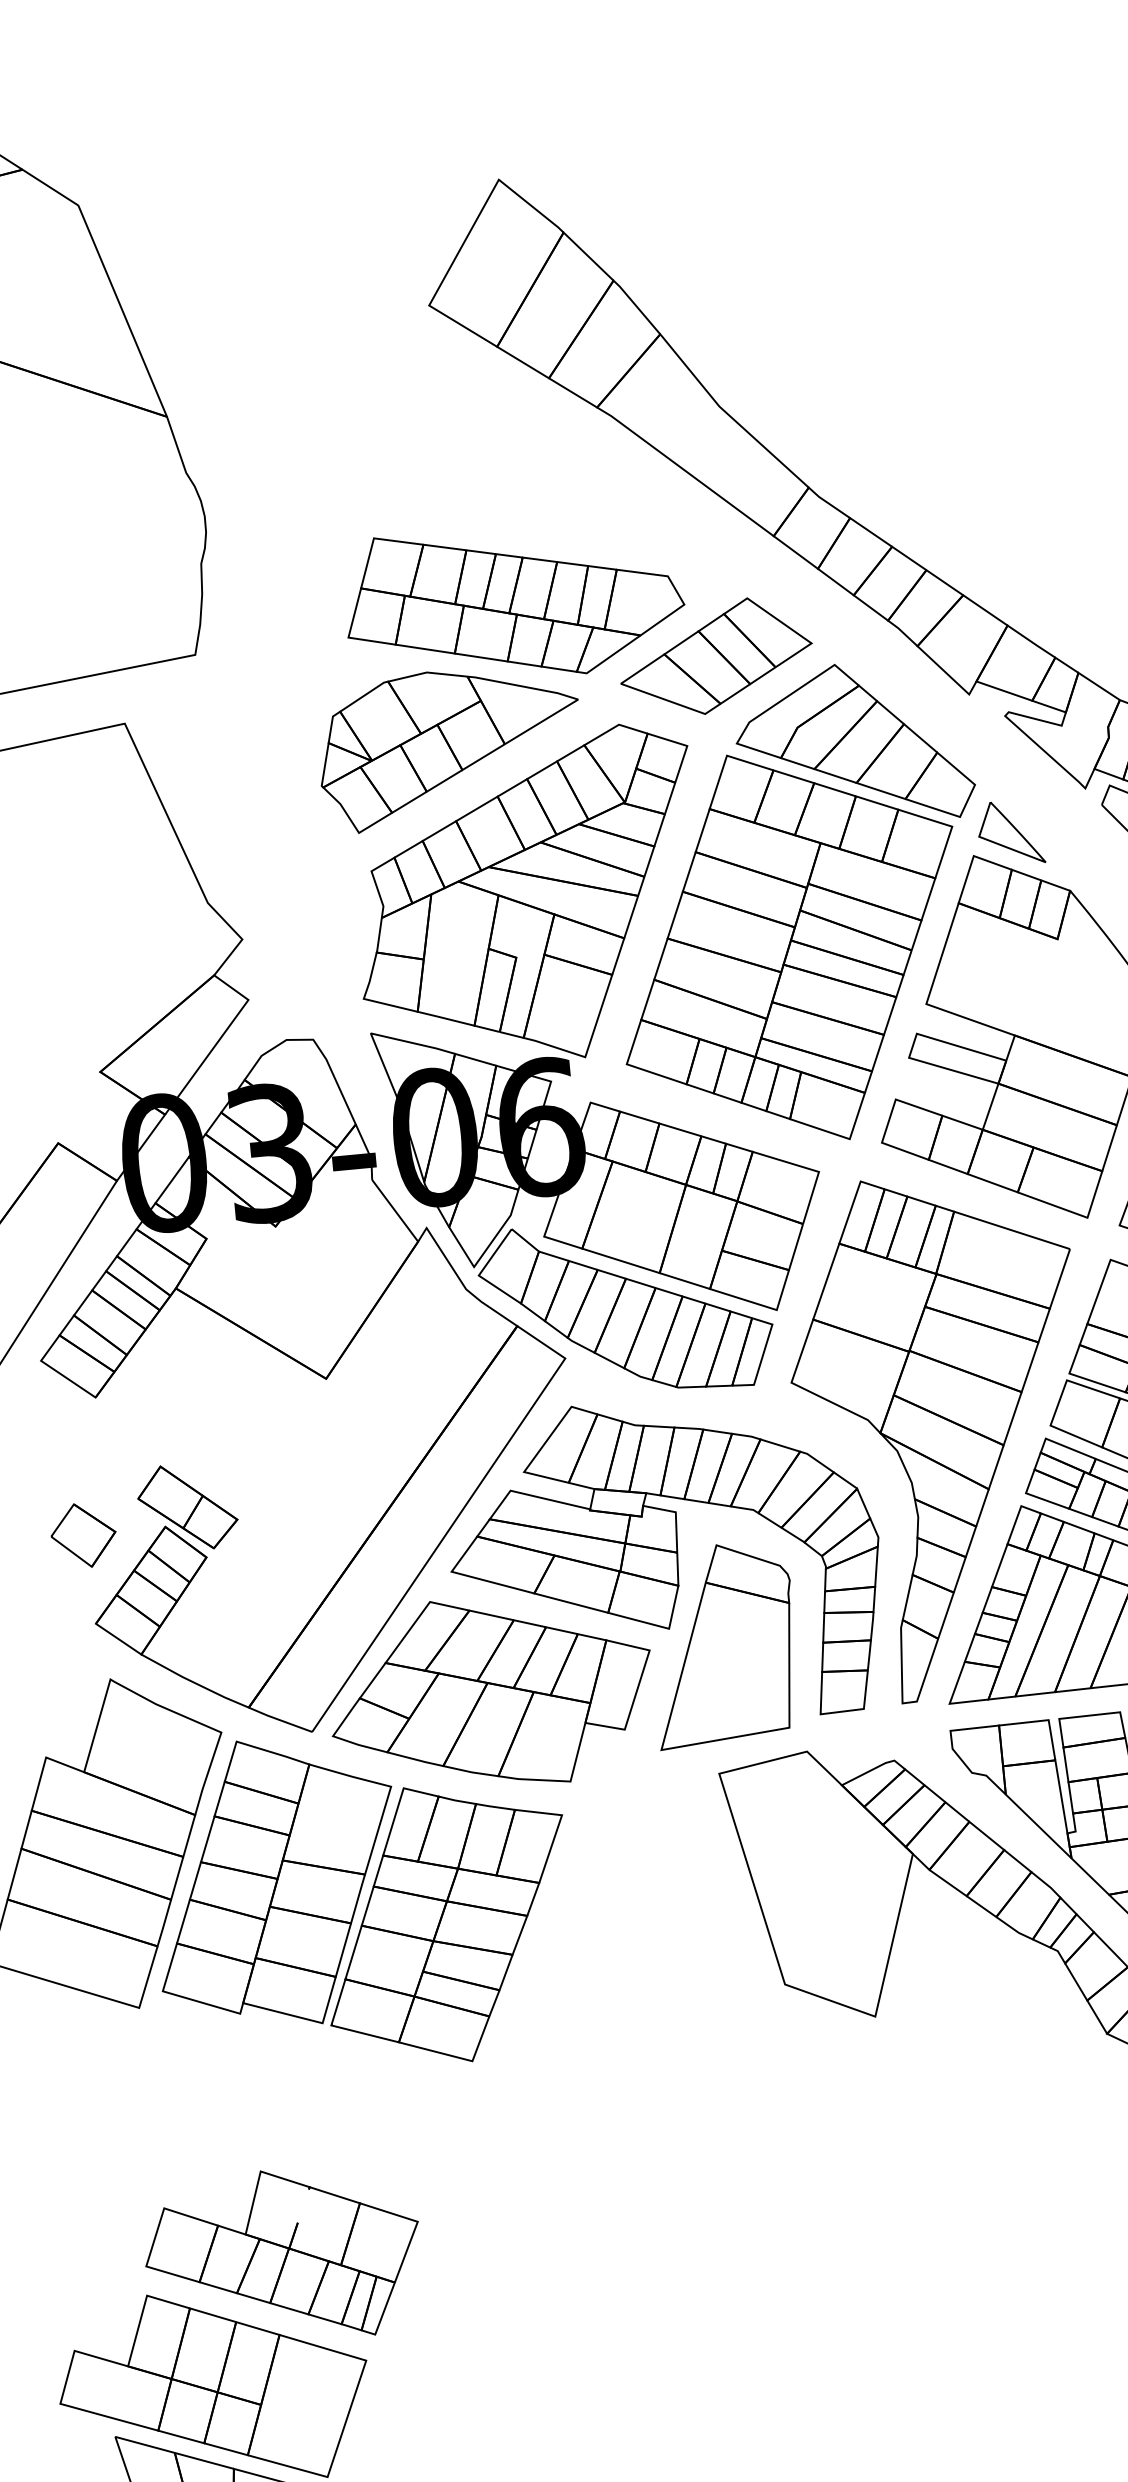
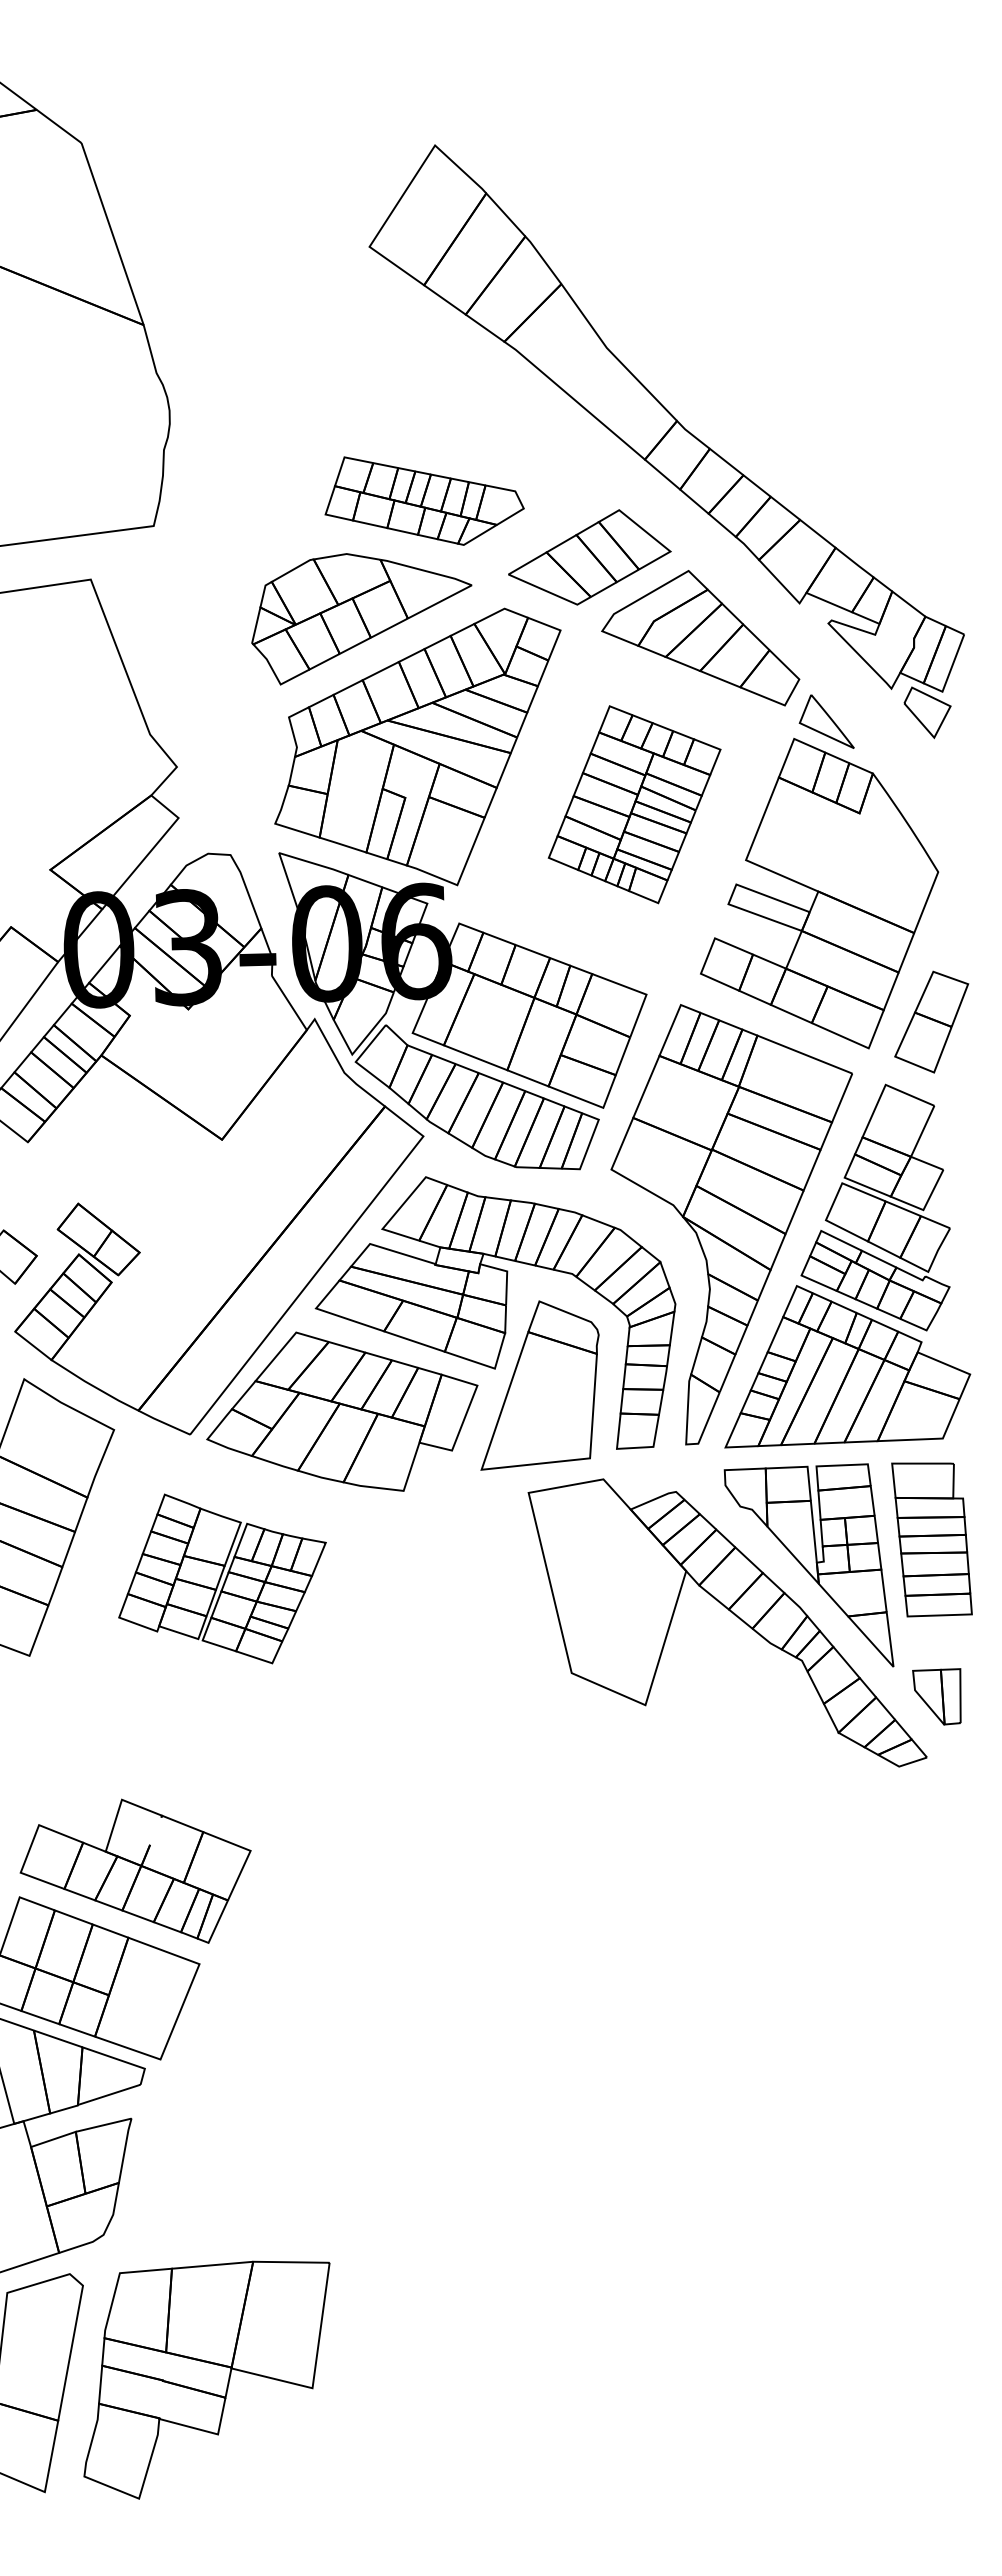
part: (515, 602) -> (424, 500), size x0.7
part: (789, 946) -> (634, 804), size x0.6
part: (362, 1900) -> (222, 1578), size x0.6

